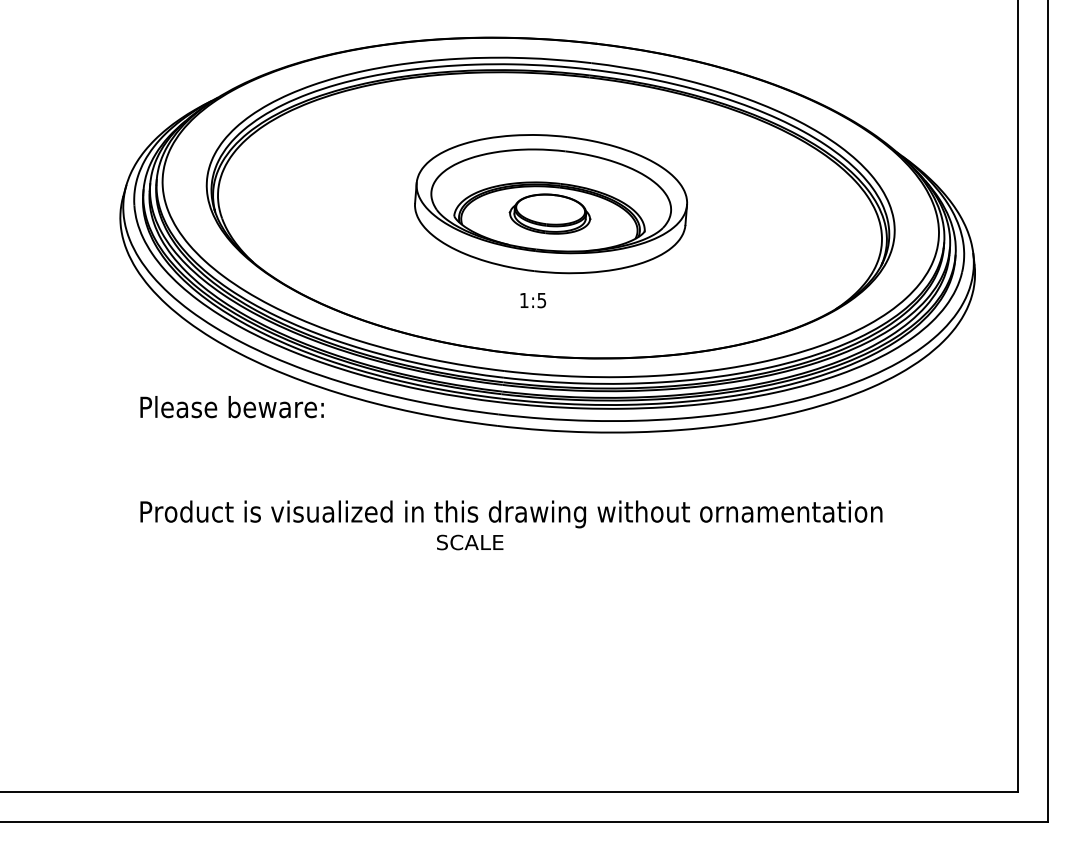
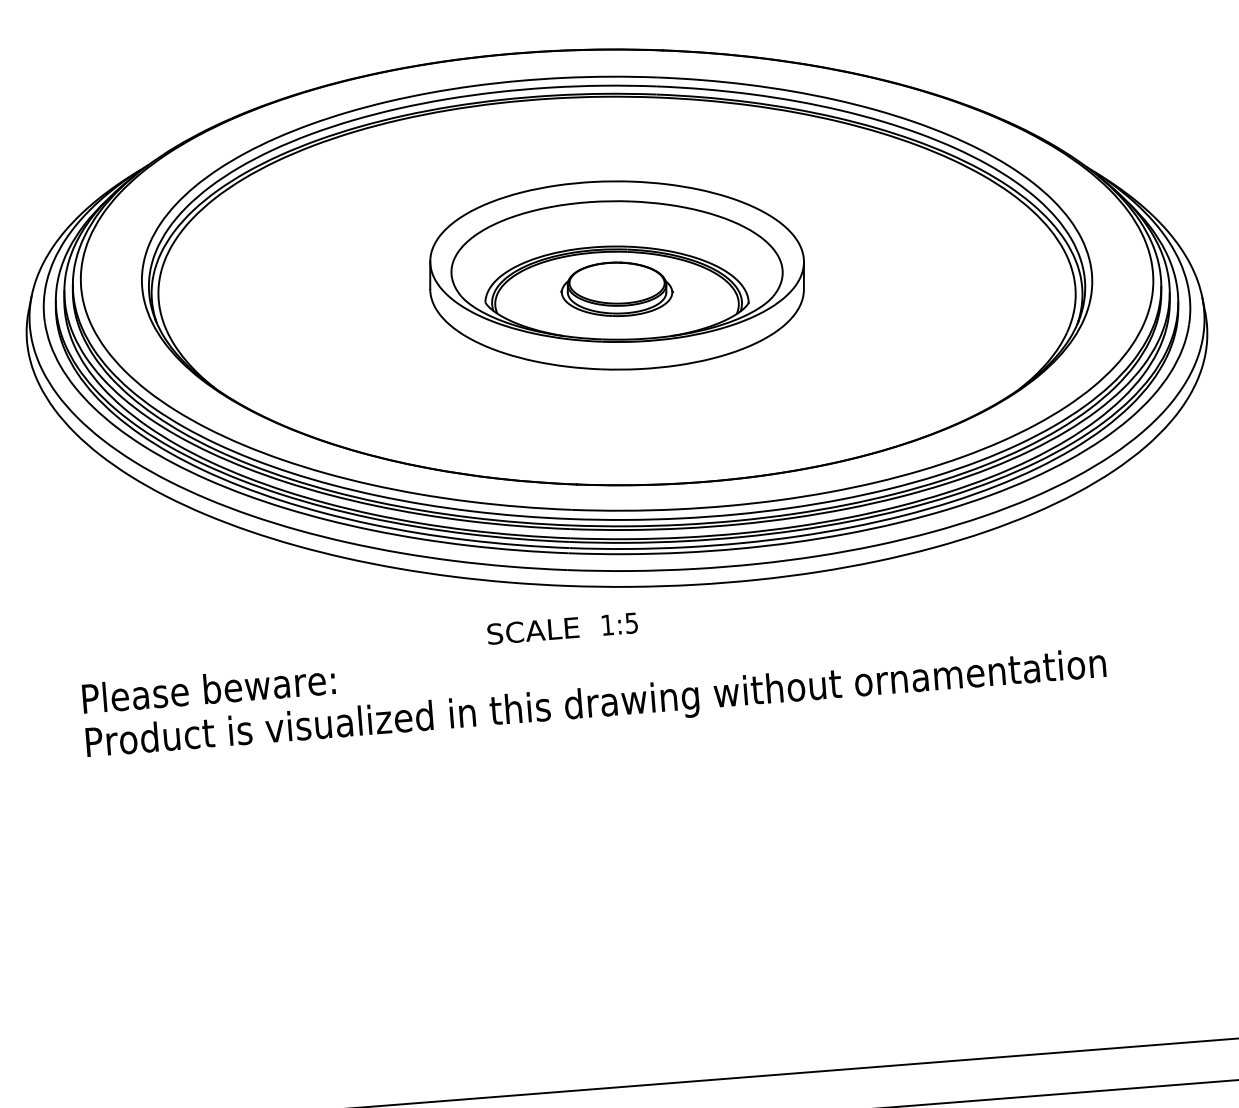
text: (533, 300) -> (620, 624), moved
text: (231, 407) -> (208, 689), moved
text: (470, 542) -> (533, 630), moved

